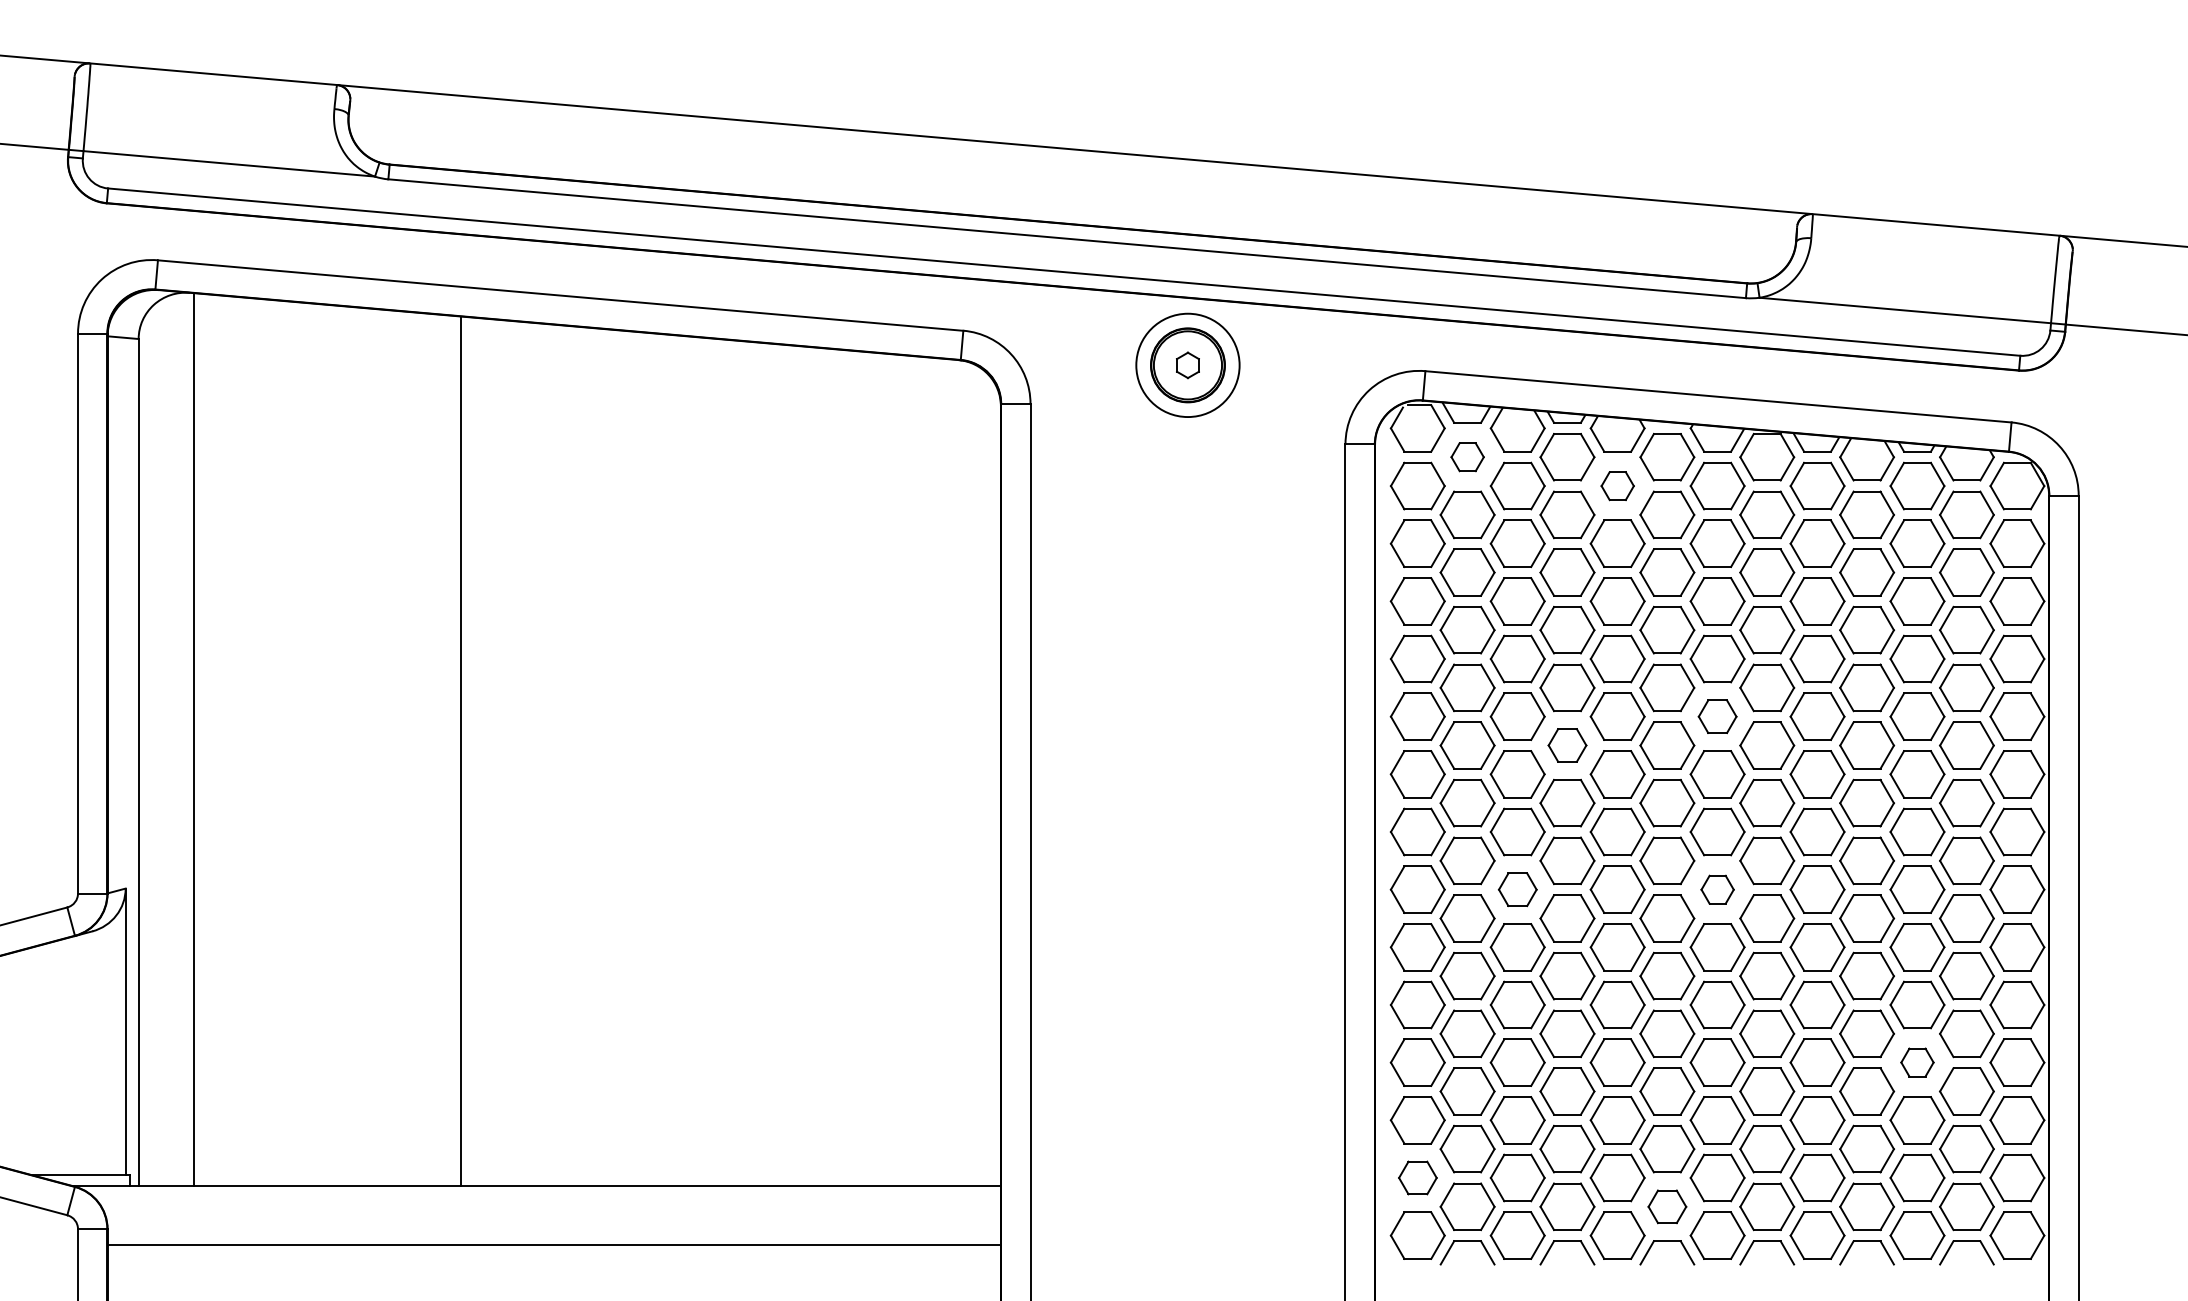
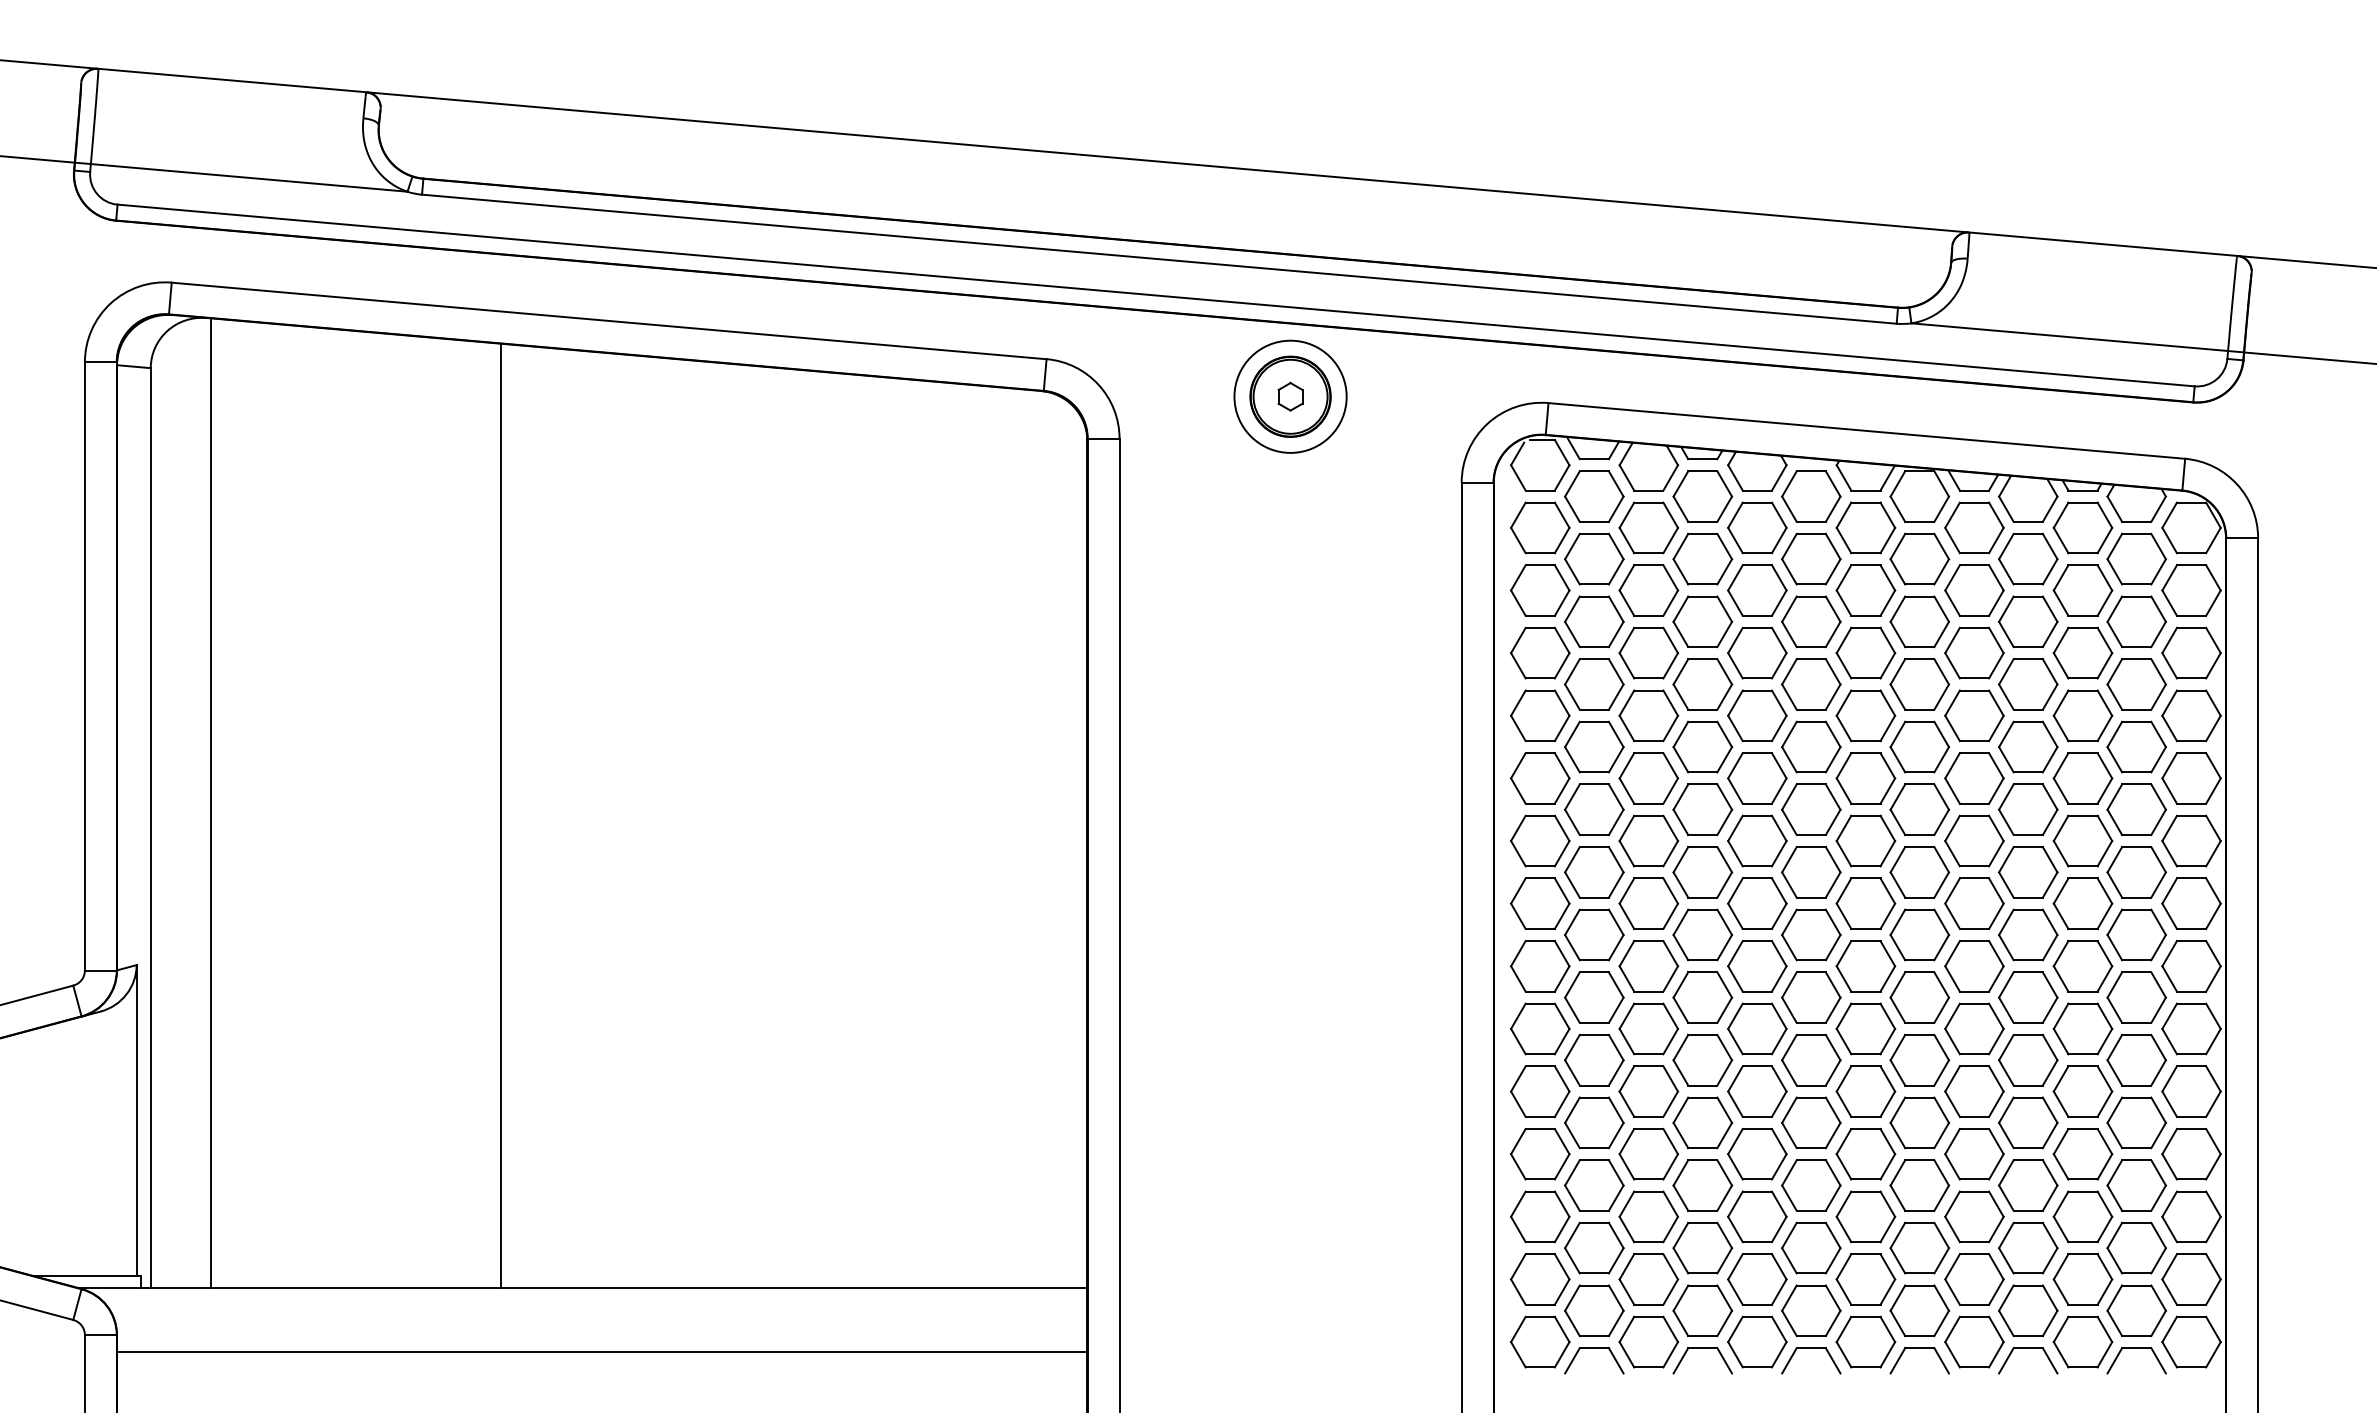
part: (1467, 457) -> (1594, 496), size x1.67
part: (1617, 485) -> (1757, 527), size x1.67
part: (1717, 716) -> (1865, 778), size x1.43
part: (1567, 745) -> (1702, 809), size x1.43
part: (1517, 889) -> (1648, 966), size x1.43
part: (1717, 889) -> (1865, 966), size x1.67
part: (1917, 1062) -> (2082, 1153), size x1.67
part: (1418, 1178) -> (1540, 1279), size x1.43
part: (1667, 1206) -> (1811, 1310), size x1.43

